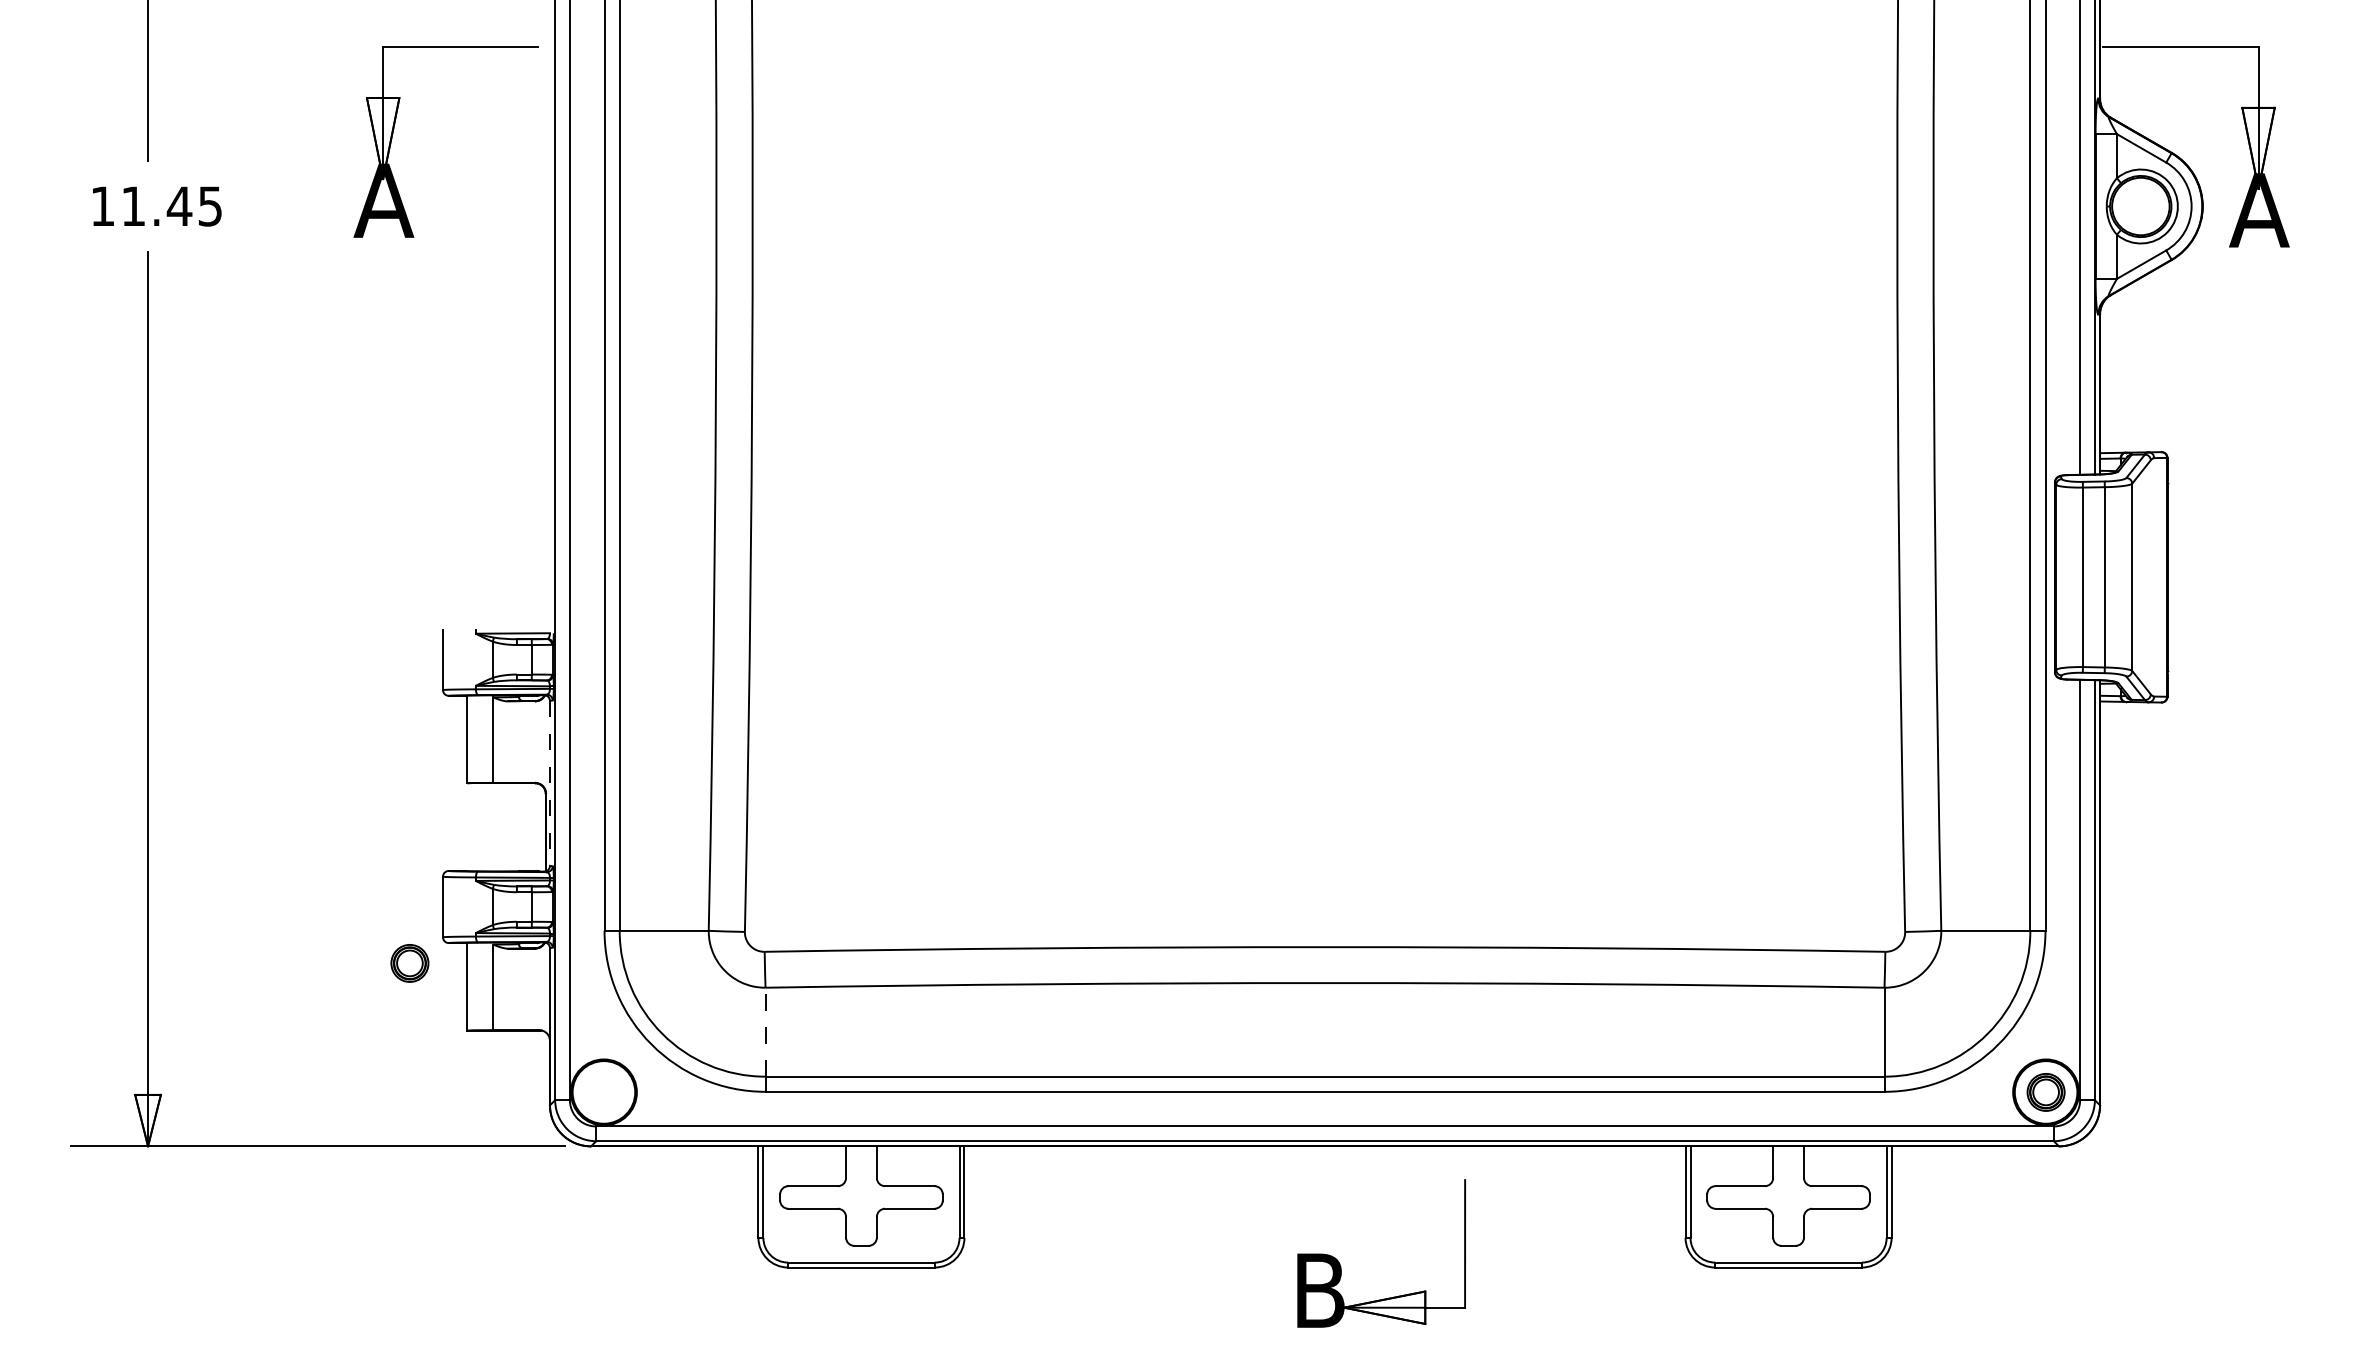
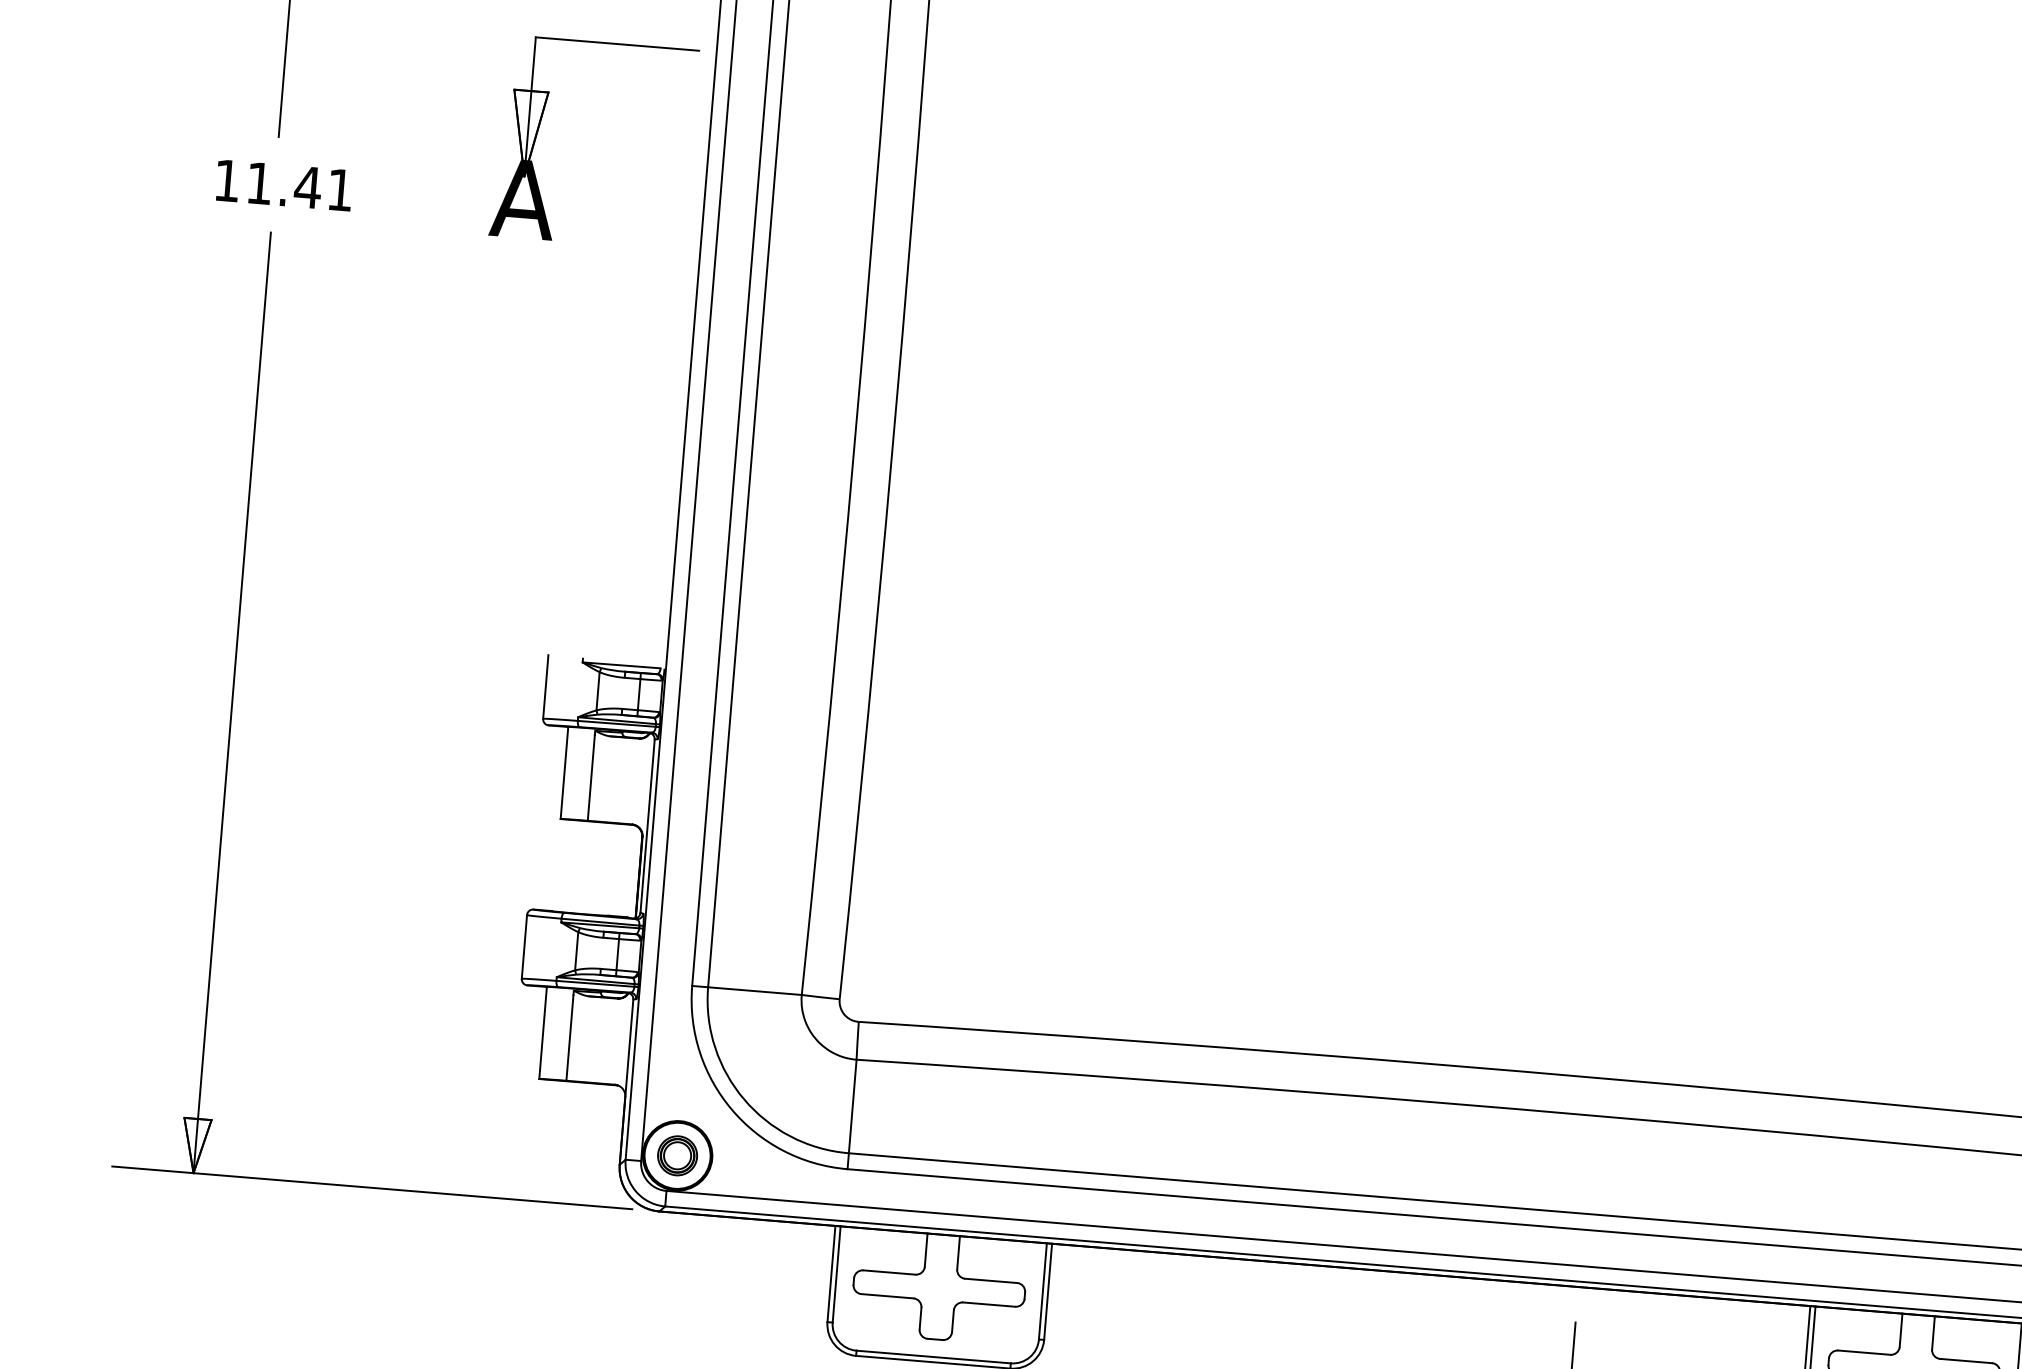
text: (209, 206) -> (339, 190), 11.45 -> 11.41
line: (550, 783) -> (648, 826), dashed -> solid
part: (409, 963) -> (677, 1155), moved
line: (765, 1031) -> (852, 1105), dashed -> solid

